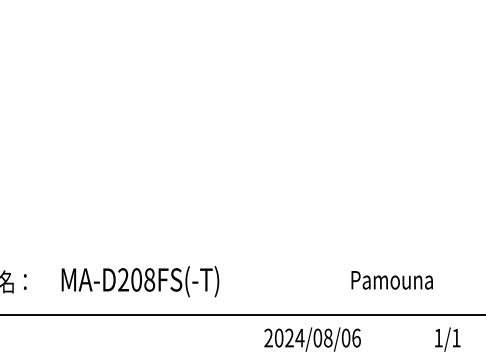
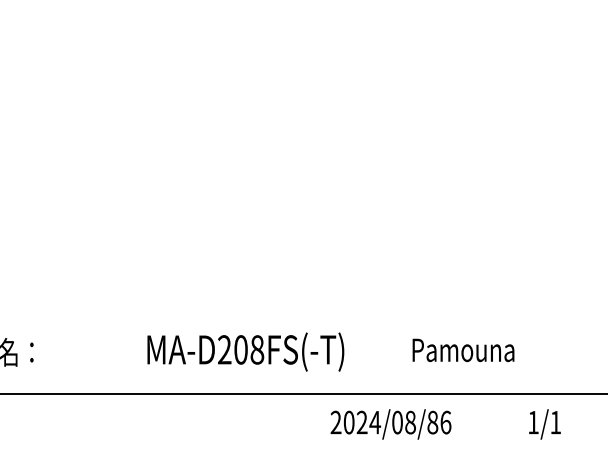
text: (392, 280) -> (463, 350), moved
text: (140, 281) -> (245, 351), moved
text: (345, 338) -> (432, 422), 2024/08/06 -> 2024/08/86
text: (447, 339) -> (544, 424), moved

